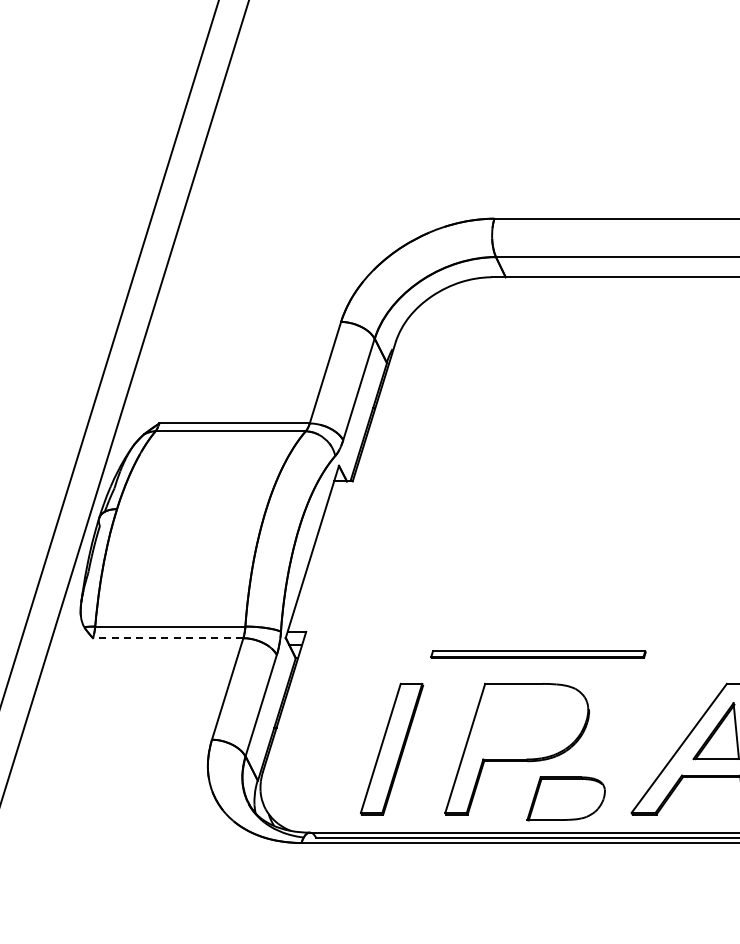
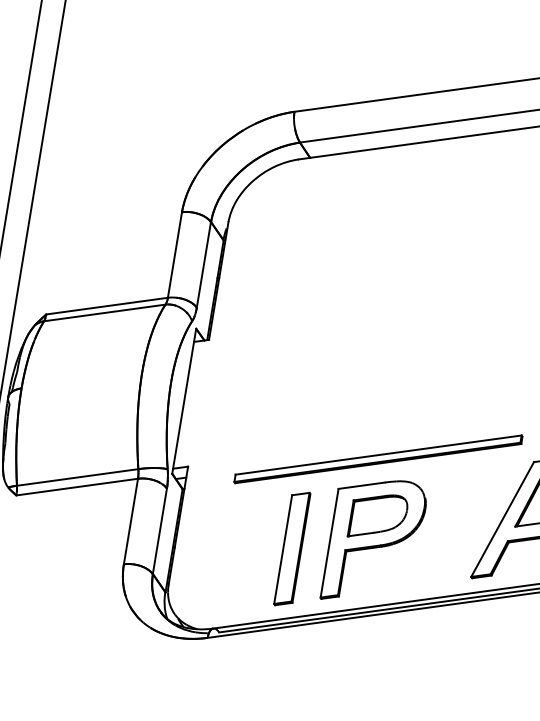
line: (167, 638) -> (76, 487), dashed -> solid
part: (538, 654) -> (378, 459), size x1.67
part: (392, 748) -> (292, 548), moved
part: (565, 798) -> (376, 514), moved

